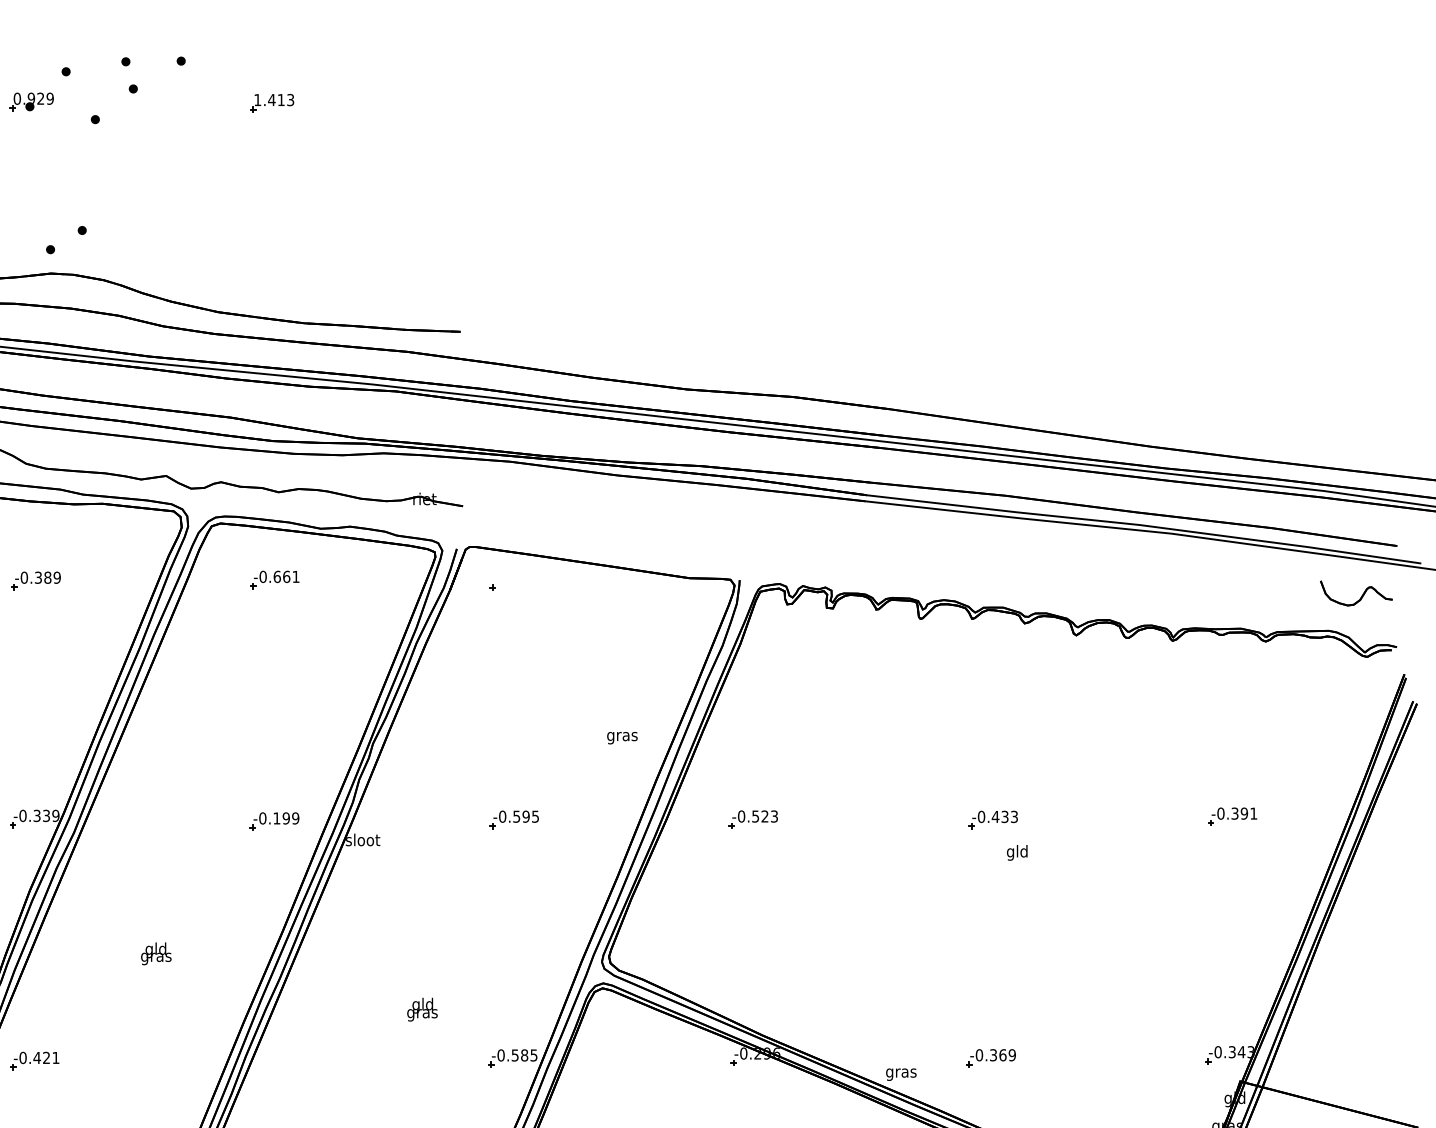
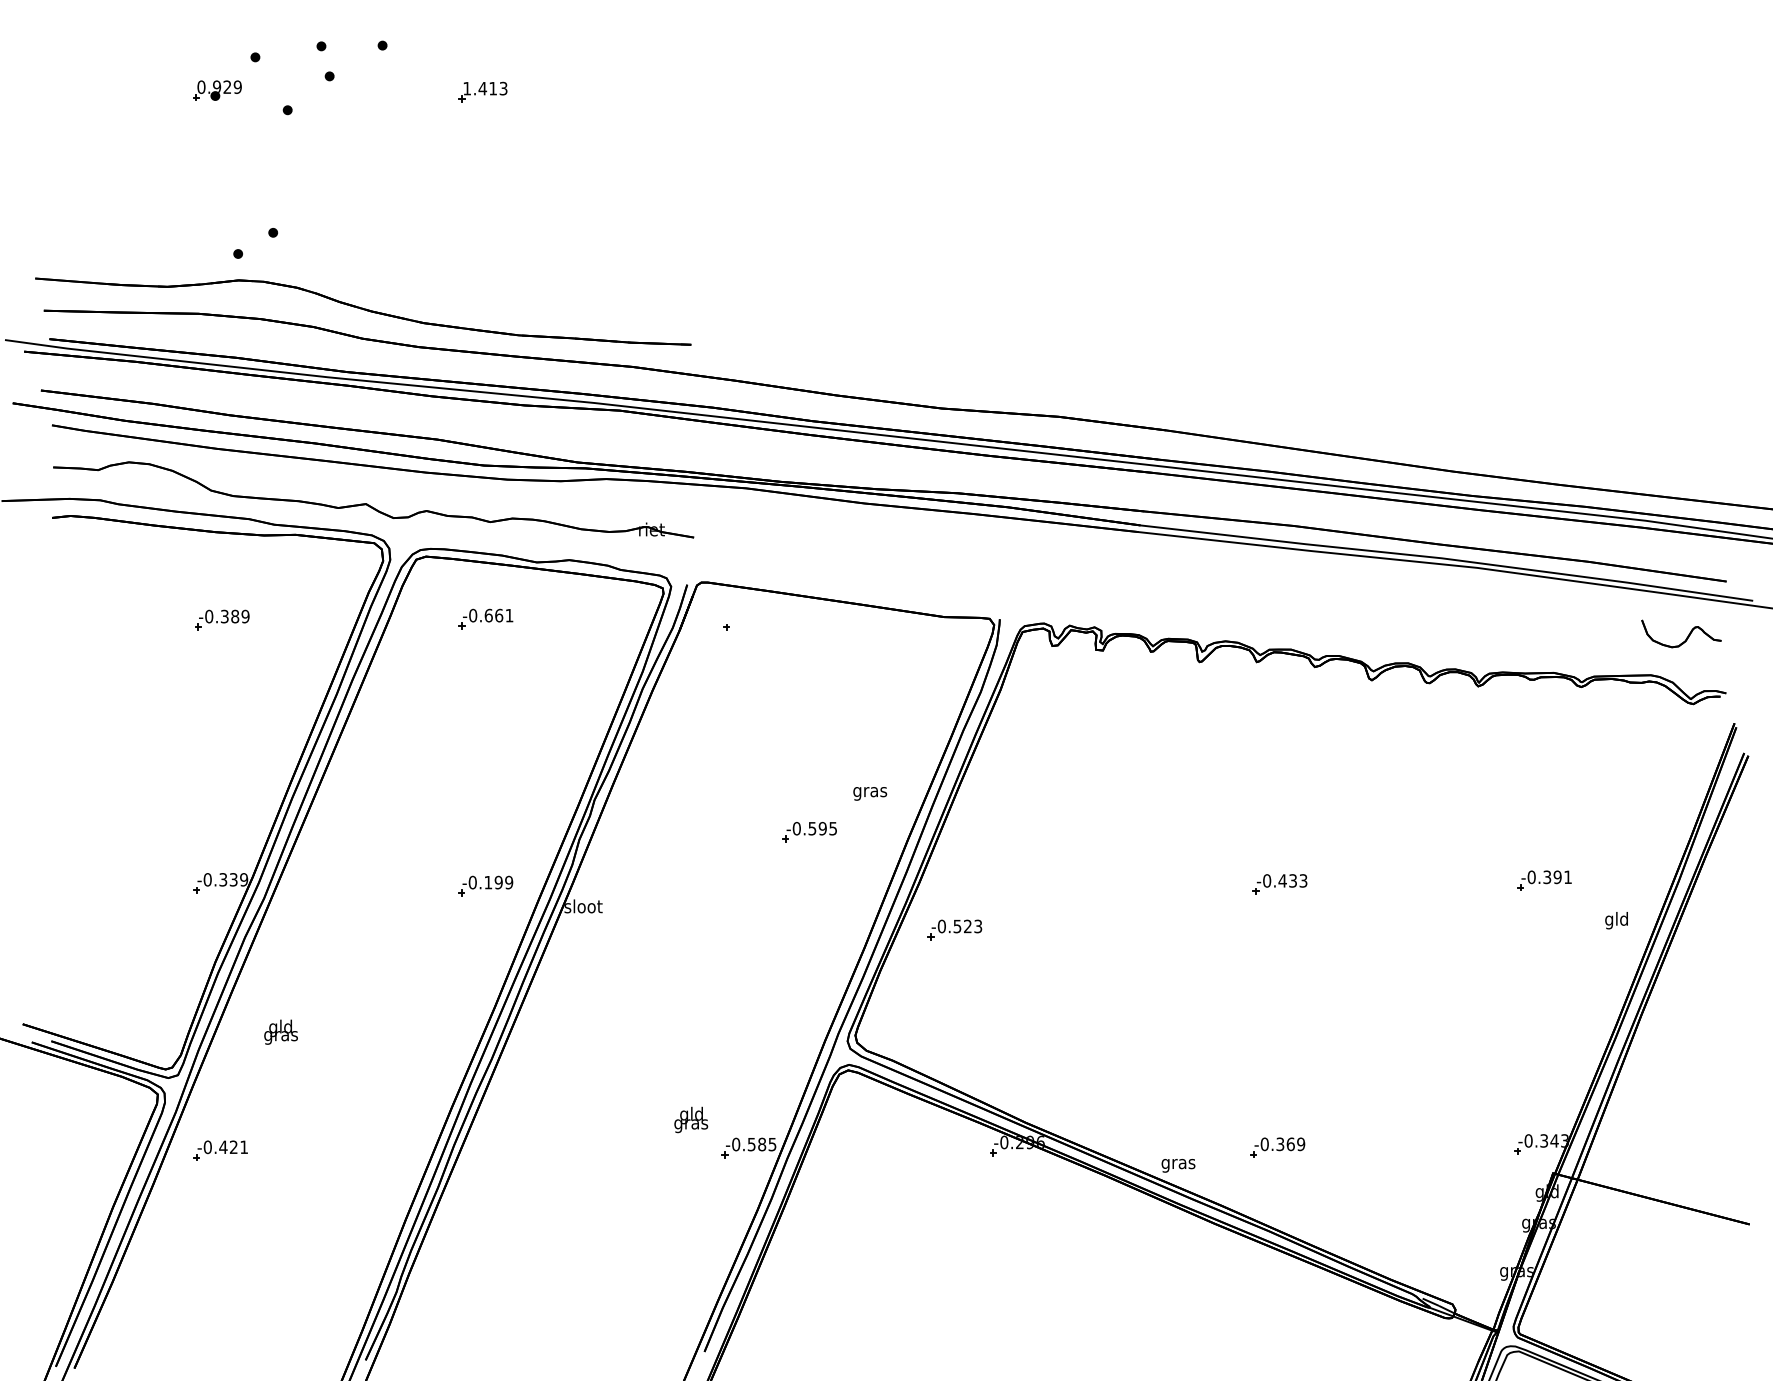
part: (752, 819) -> (954, 929), moved
part: (514, 820) -> (809, 832), moved
text: (1017, 852) -> (1616, 920), moved
text: (155, 953) -> (280, 1031), moved
text: (422, 1009) -> (691, 1119), moved

